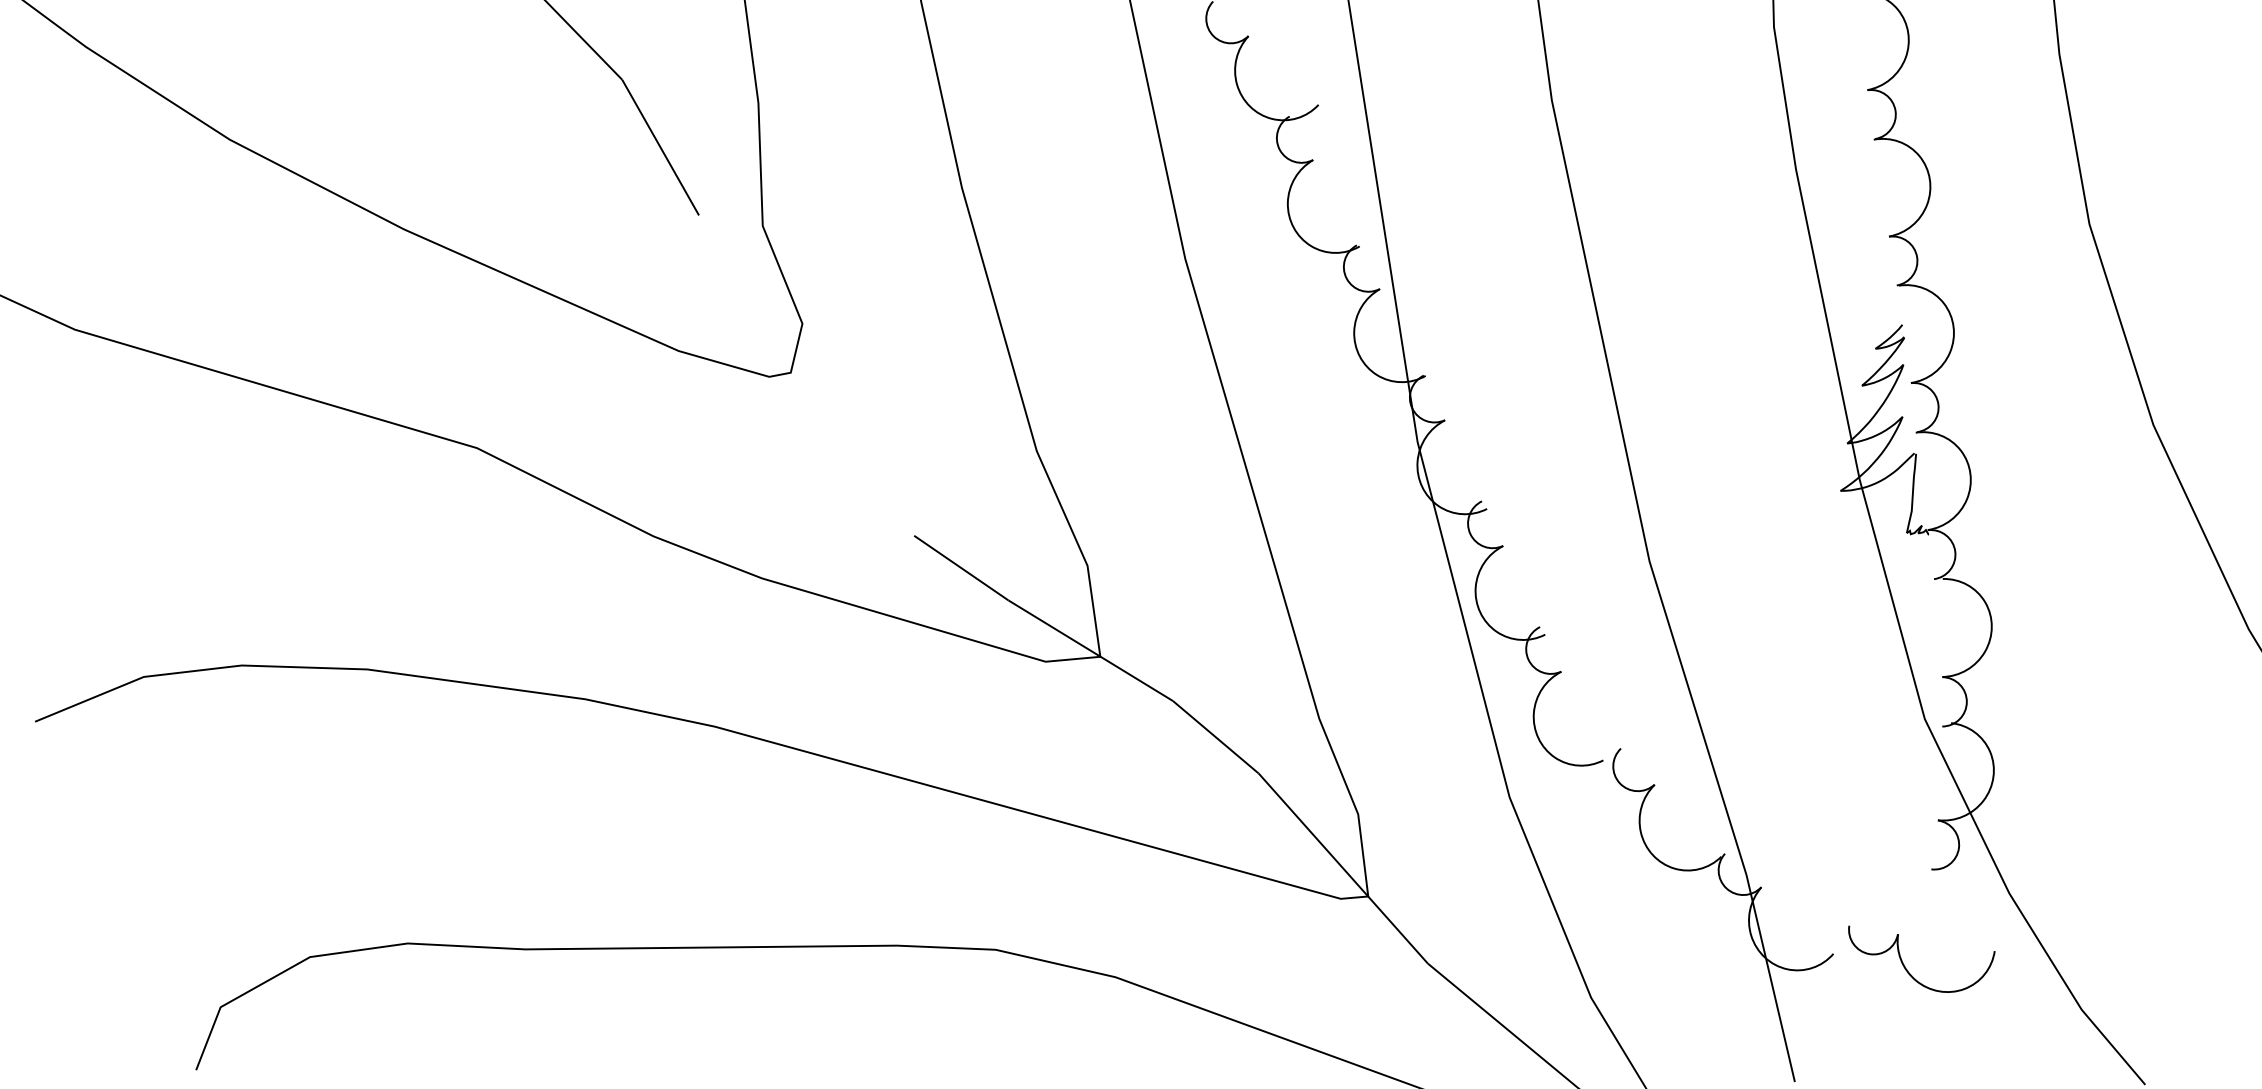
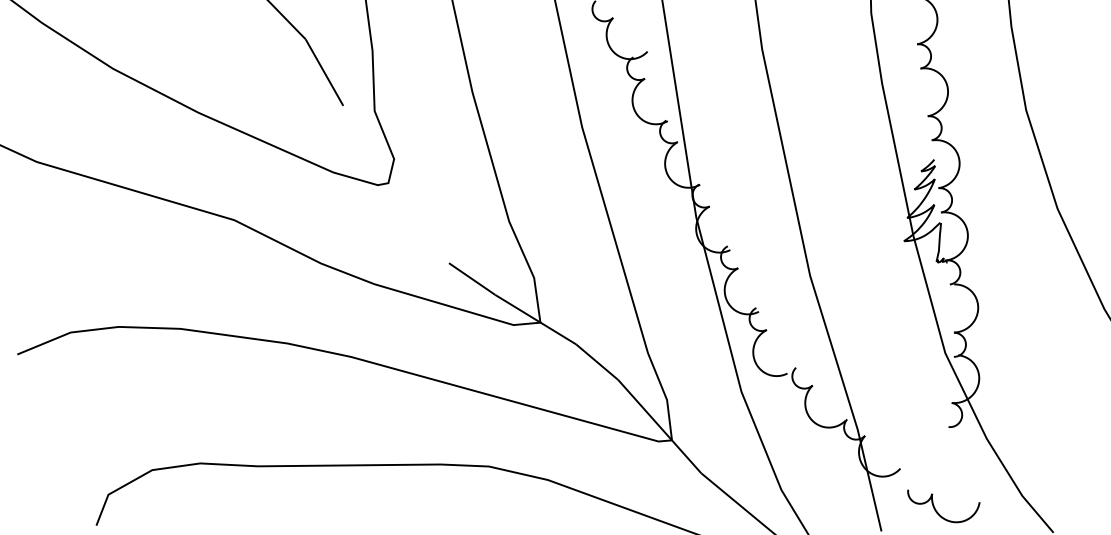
part: (1906, 966) -> (936, 509), moved

